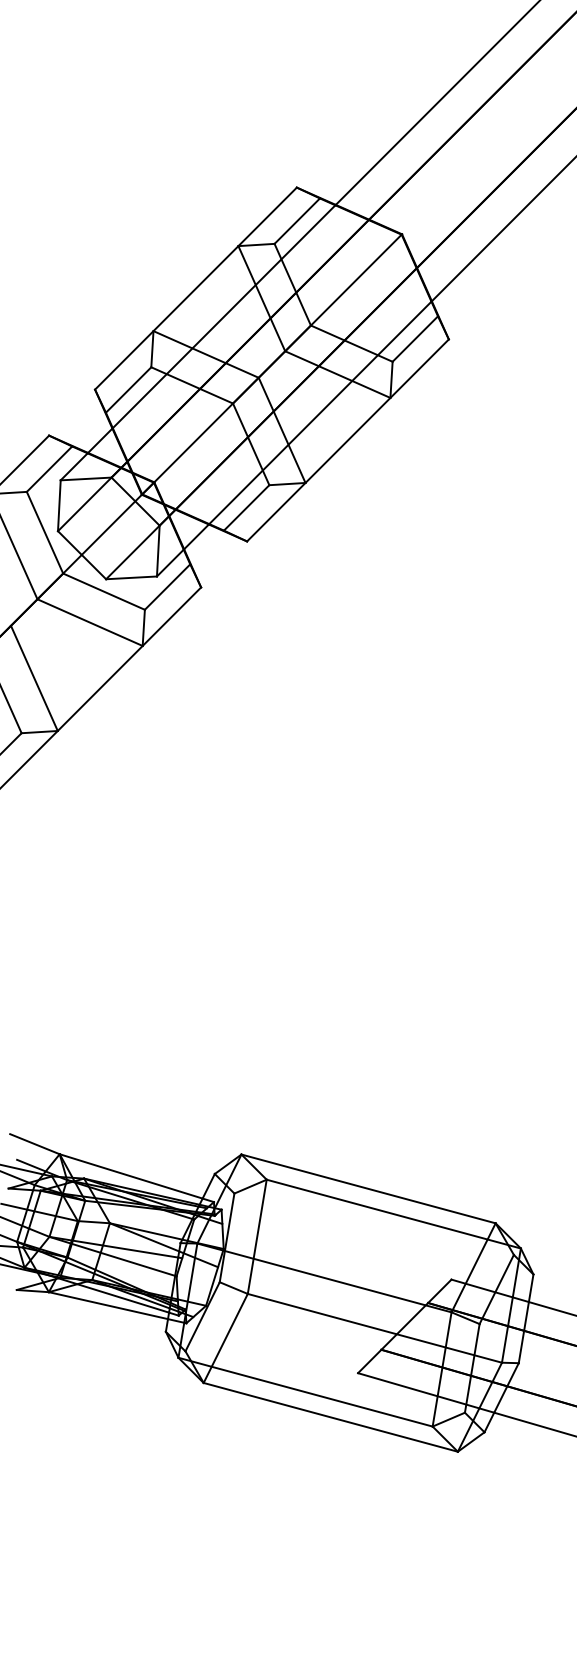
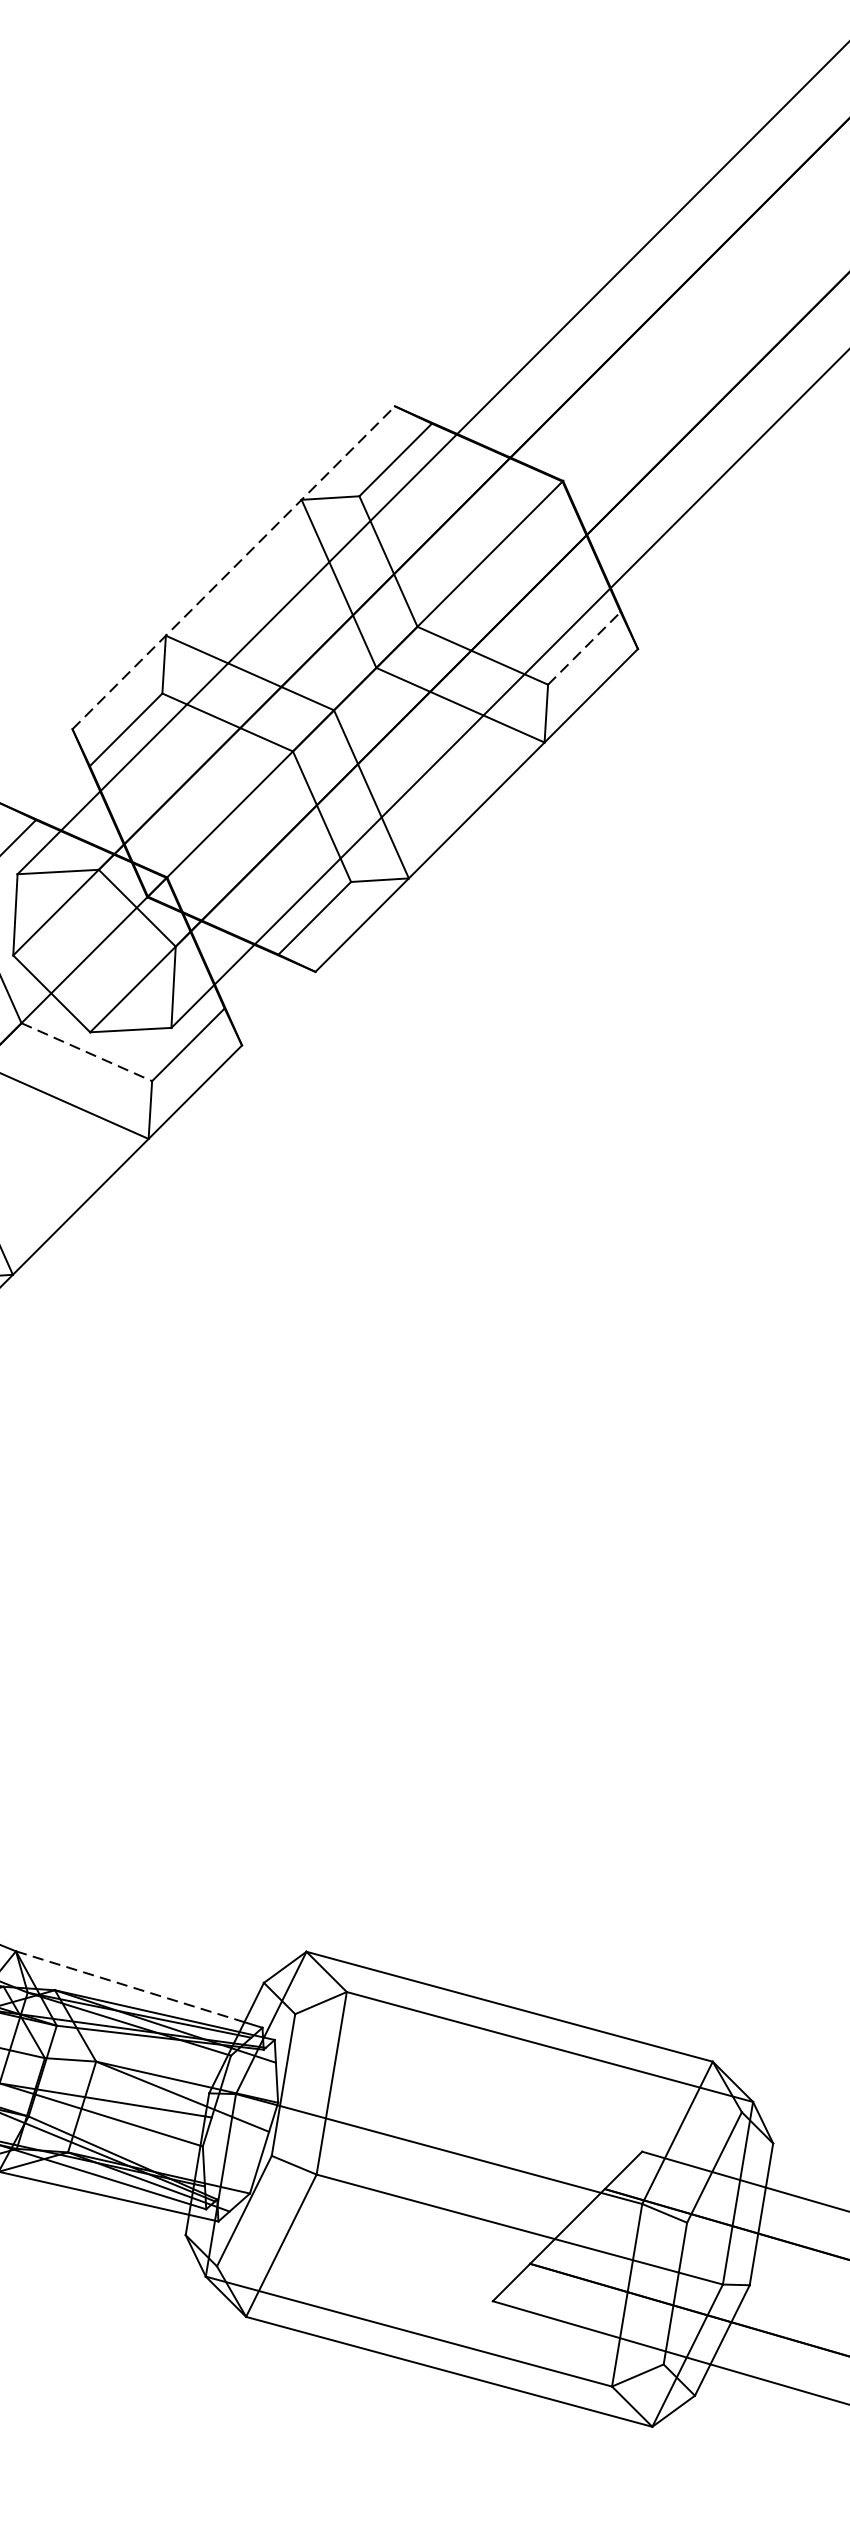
line: (195, 288) -> (233, 567), solid -> dashed
line: (415, 338) -> (584, 647), solid -> dashed
line: (104, 591) -> (87, 1051), solid -> dashed
line: (131, 1176) -> (130, 1986), solid -> dashed

